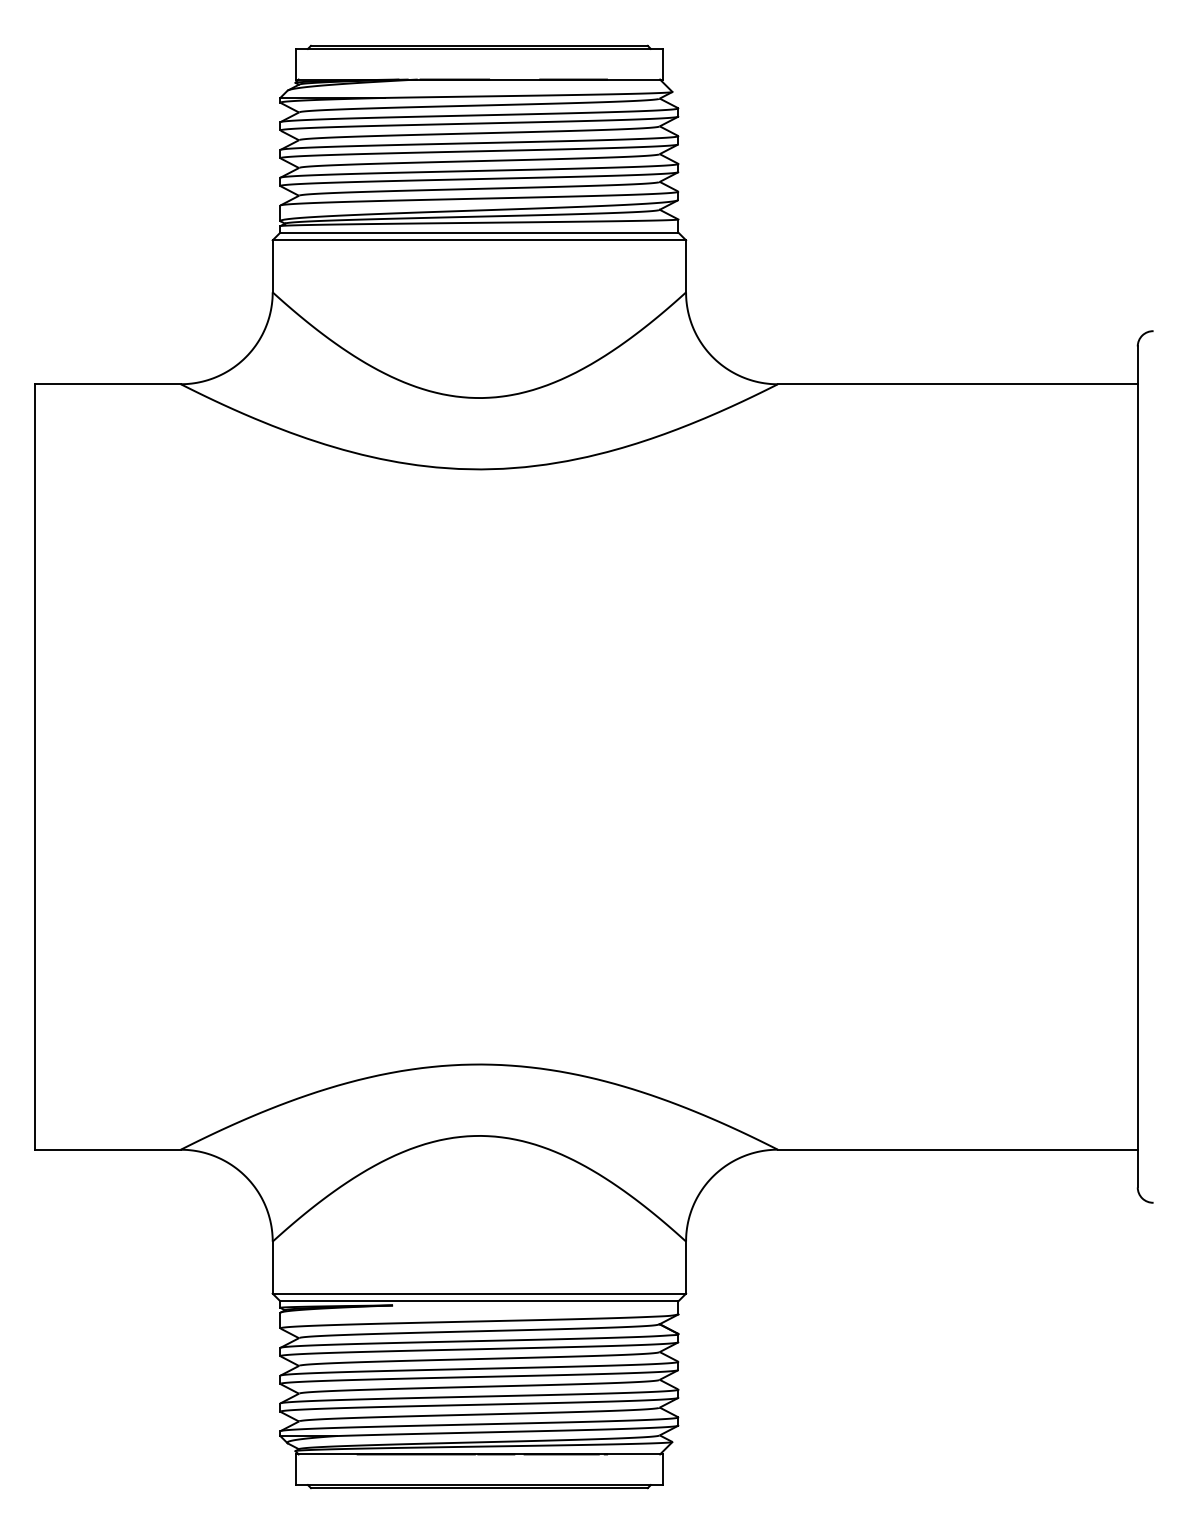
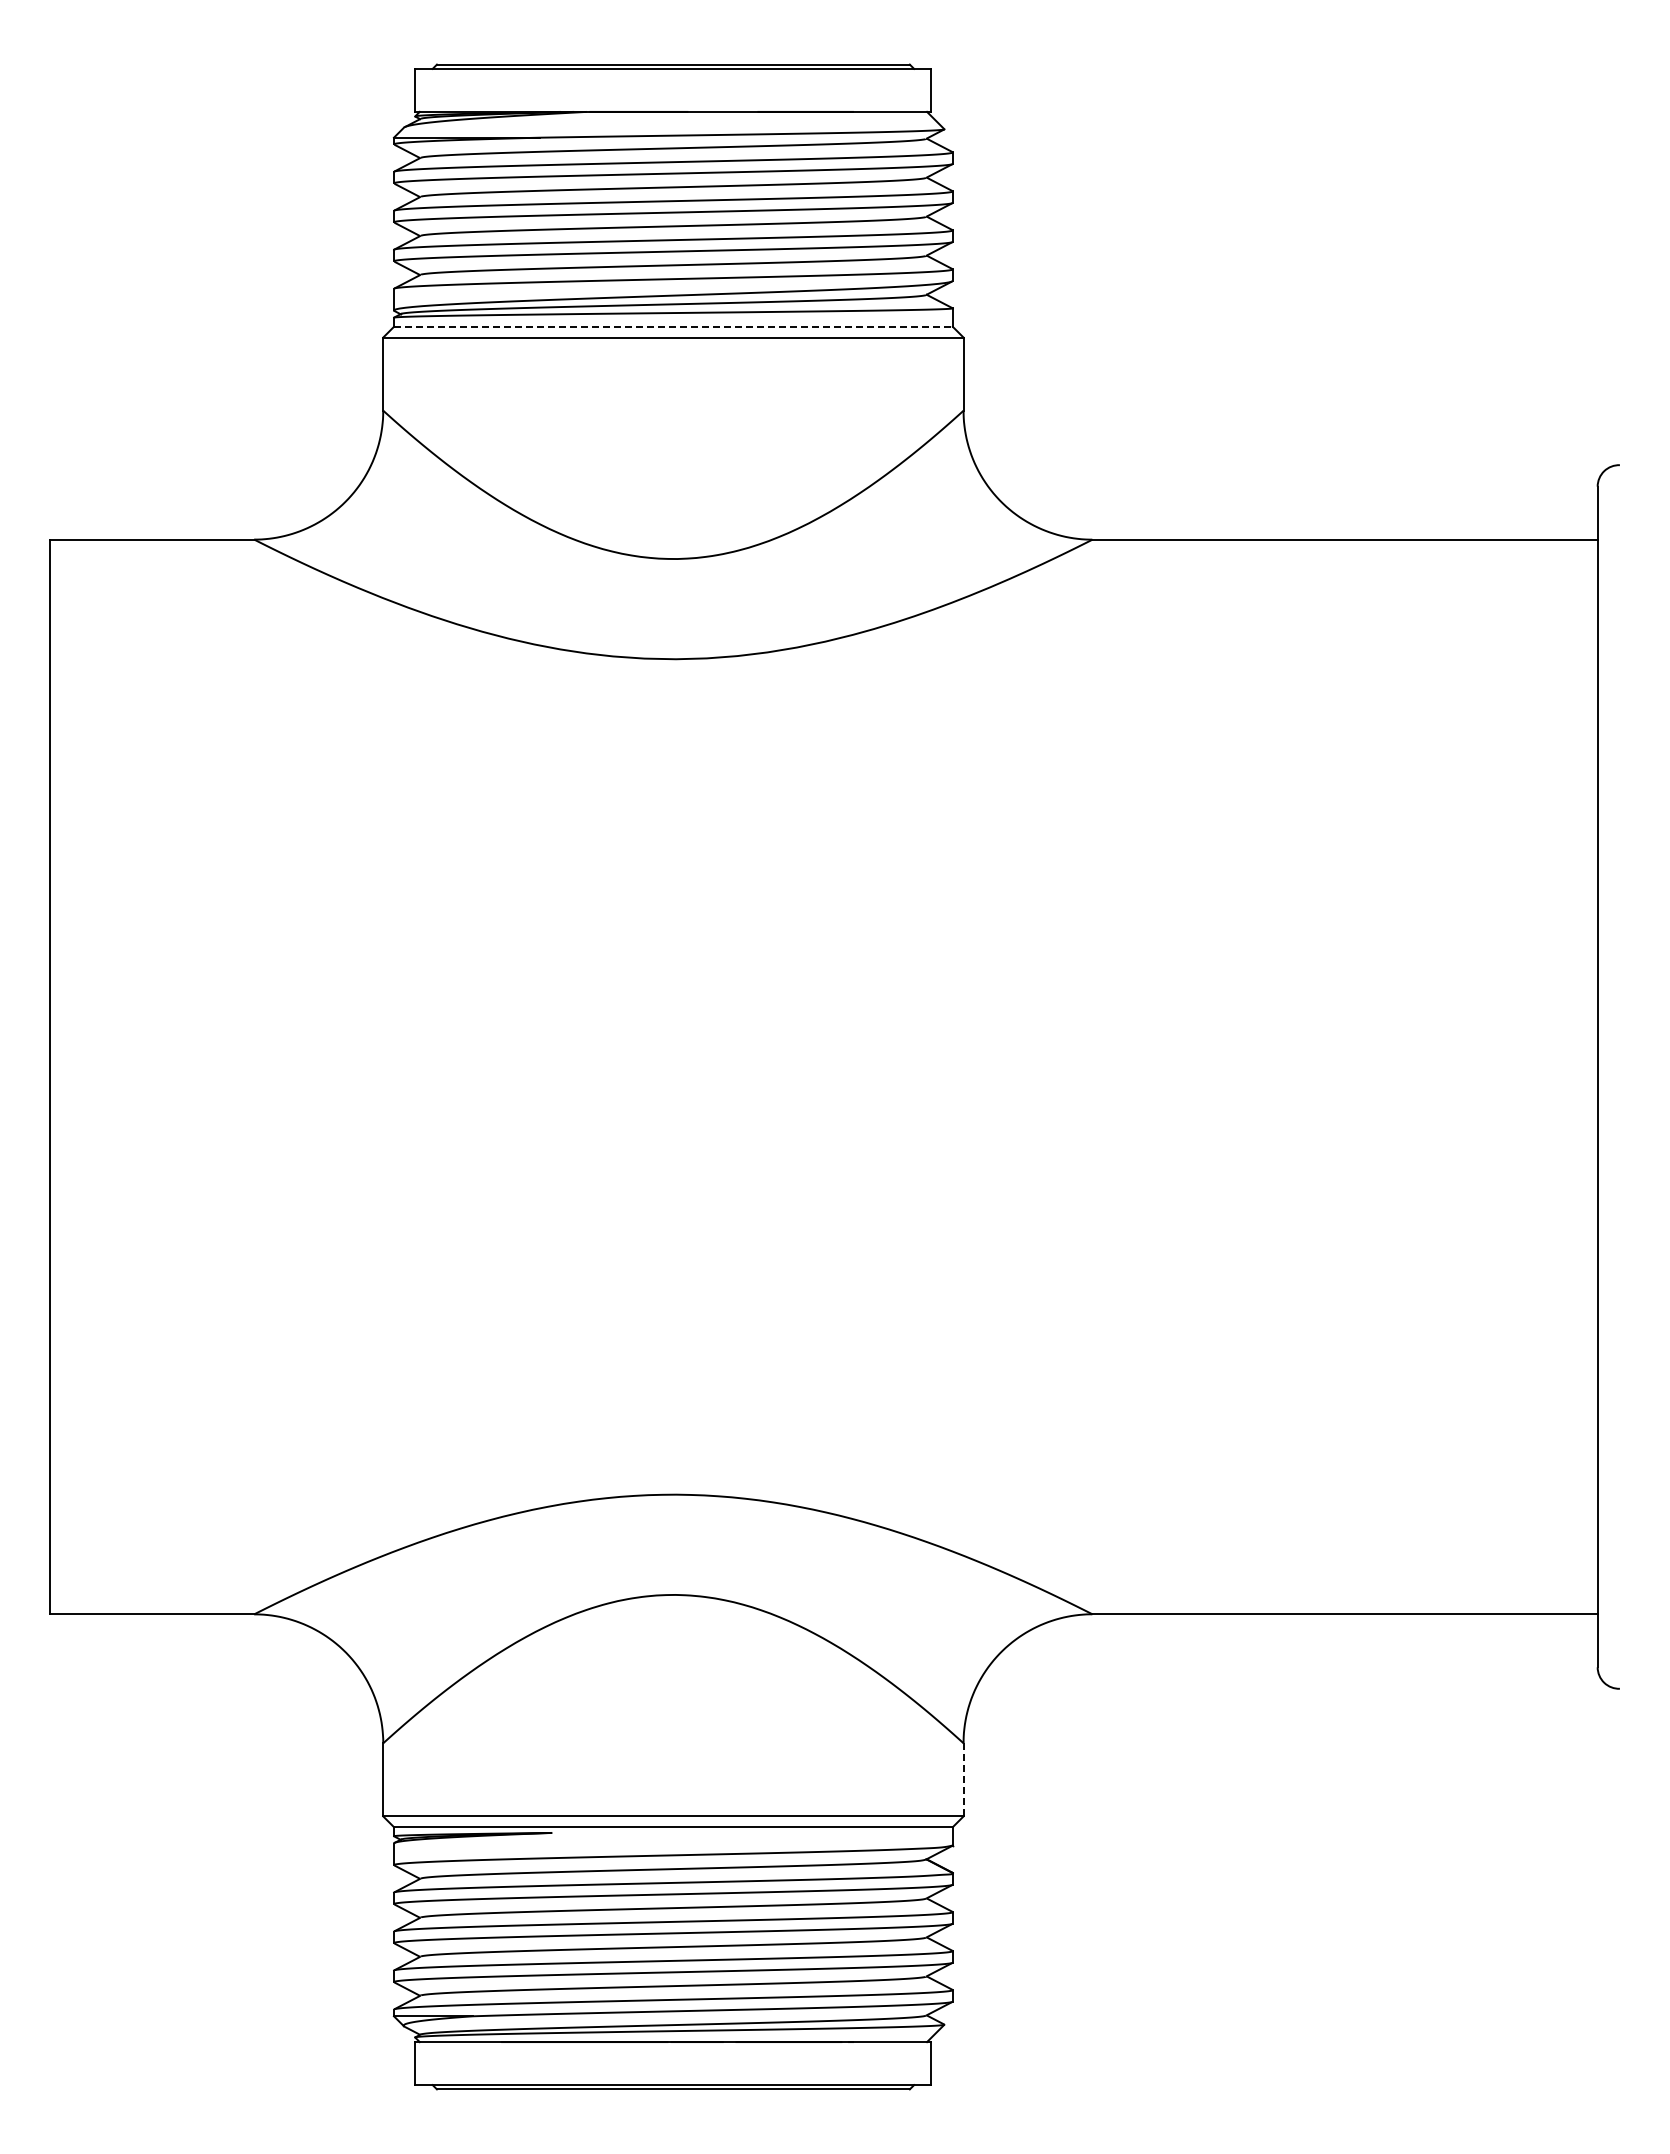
line: (479, 232) -> (673, 326), solid -> dashed
line: (686, 1267) -> (963, 1779), solid -> dashed

